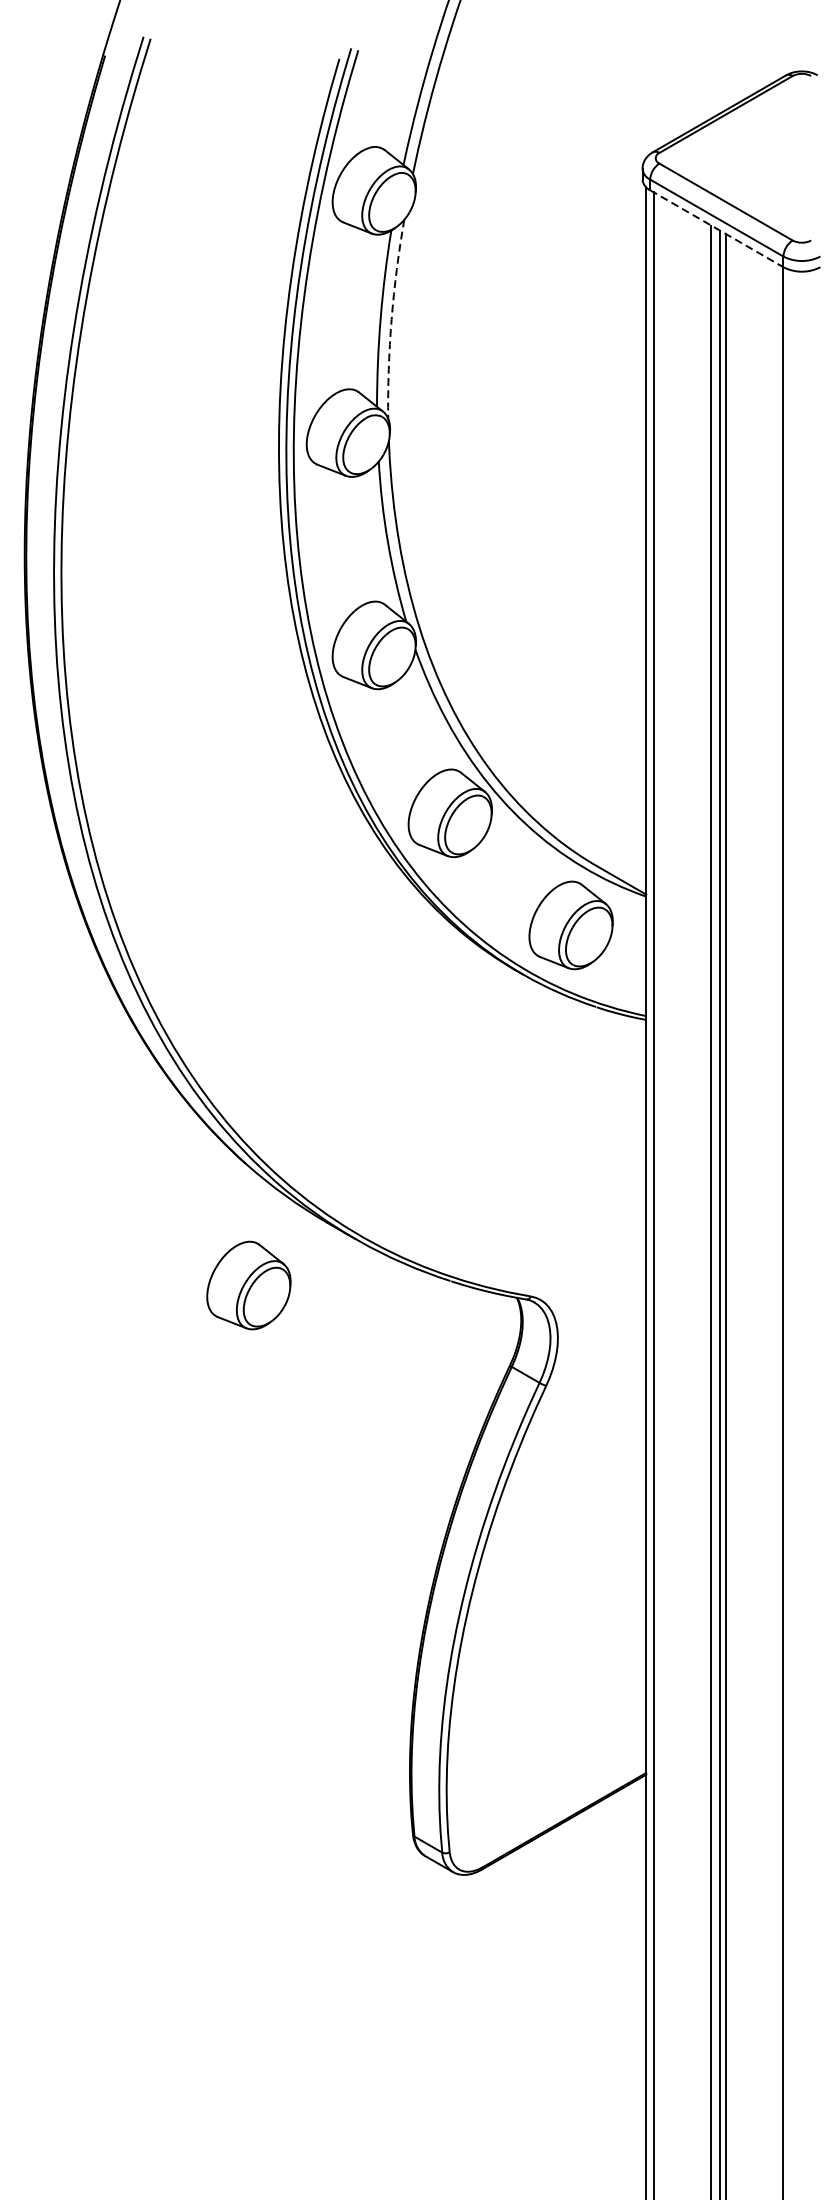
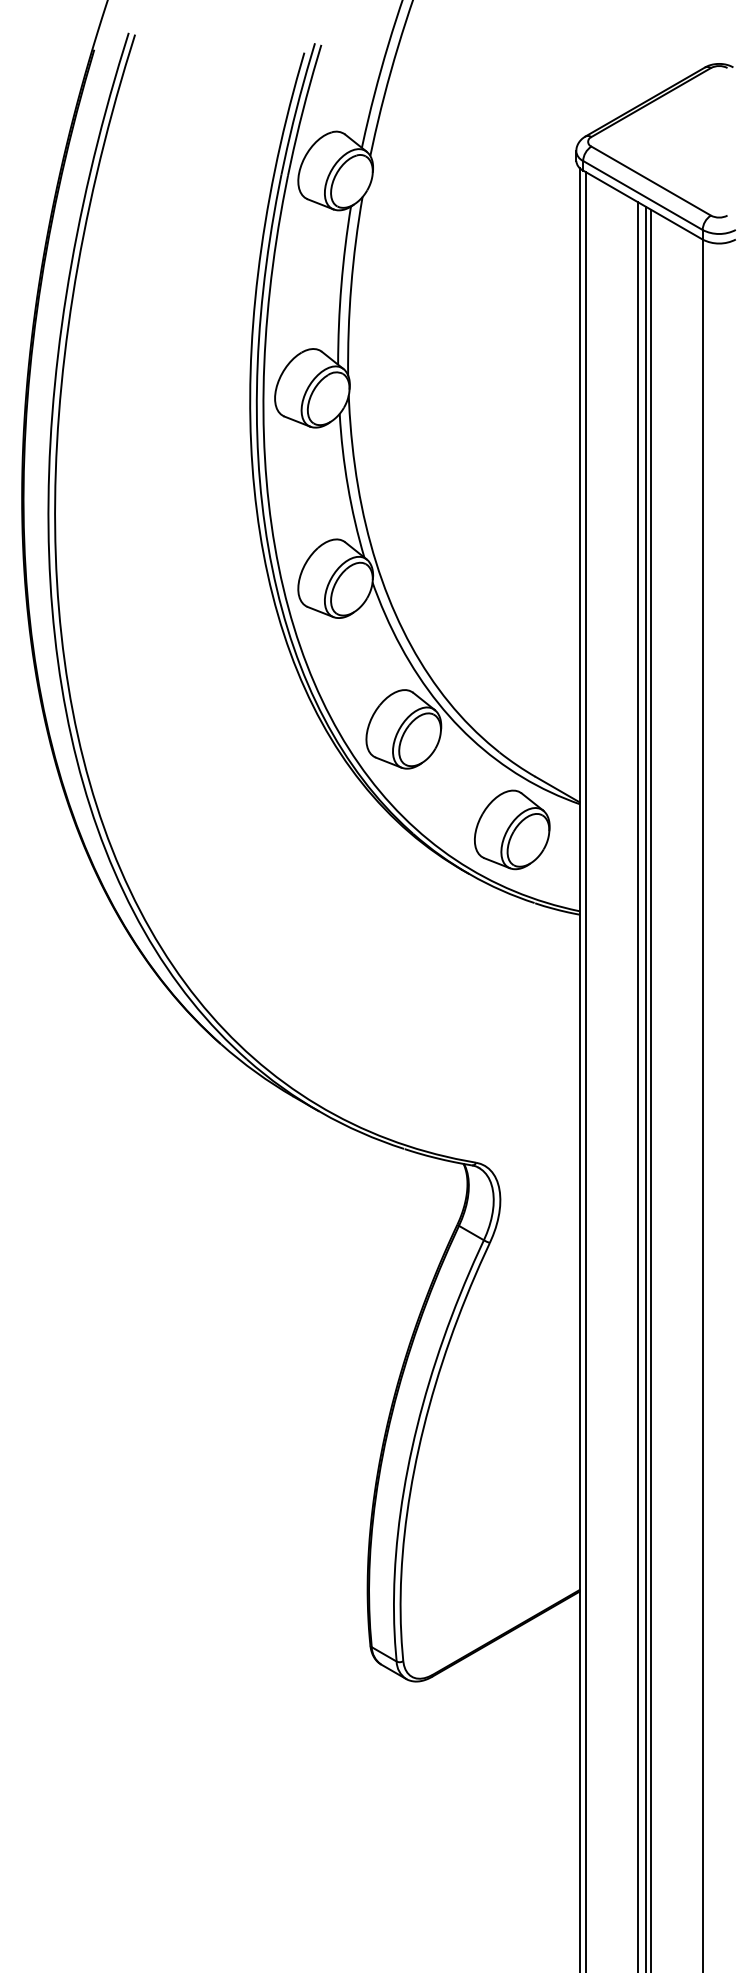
line: (716, 229) -> (642, 205), dashed -> solid
arc: (391, 319) -> (351, 286), dashed -> solid
part: (249, 1285) -> (223, 1152), removed

